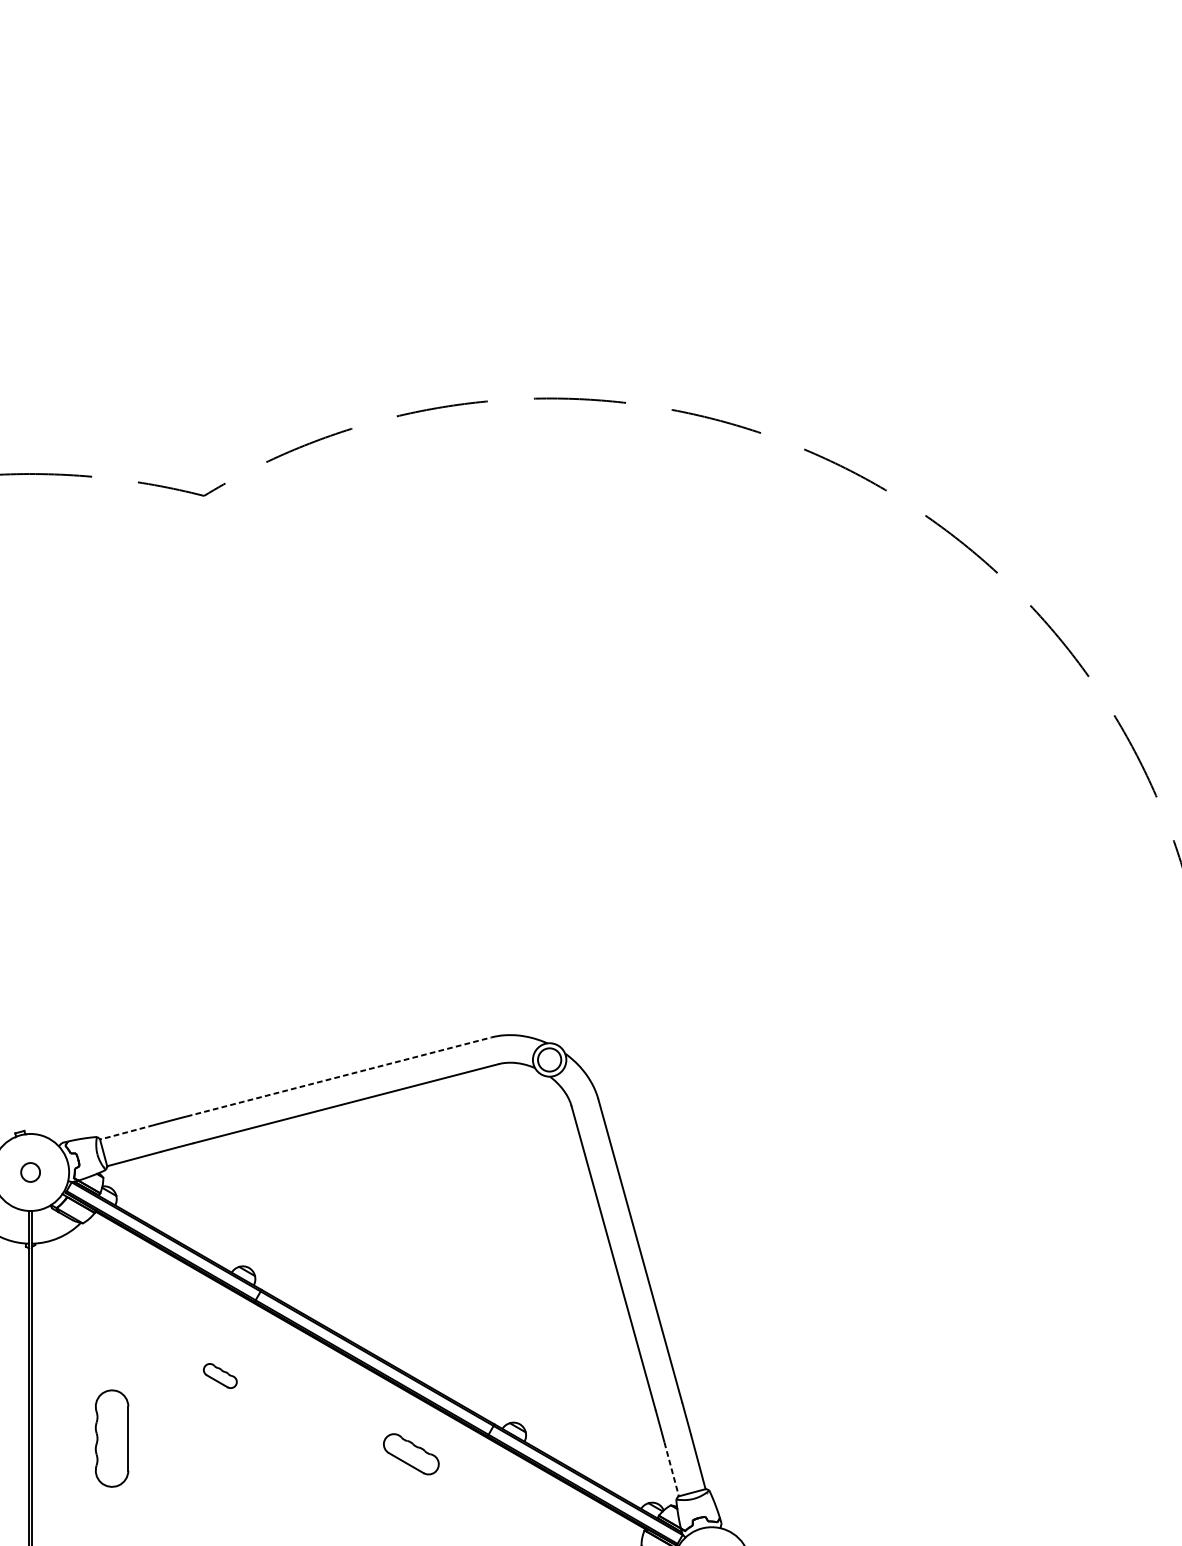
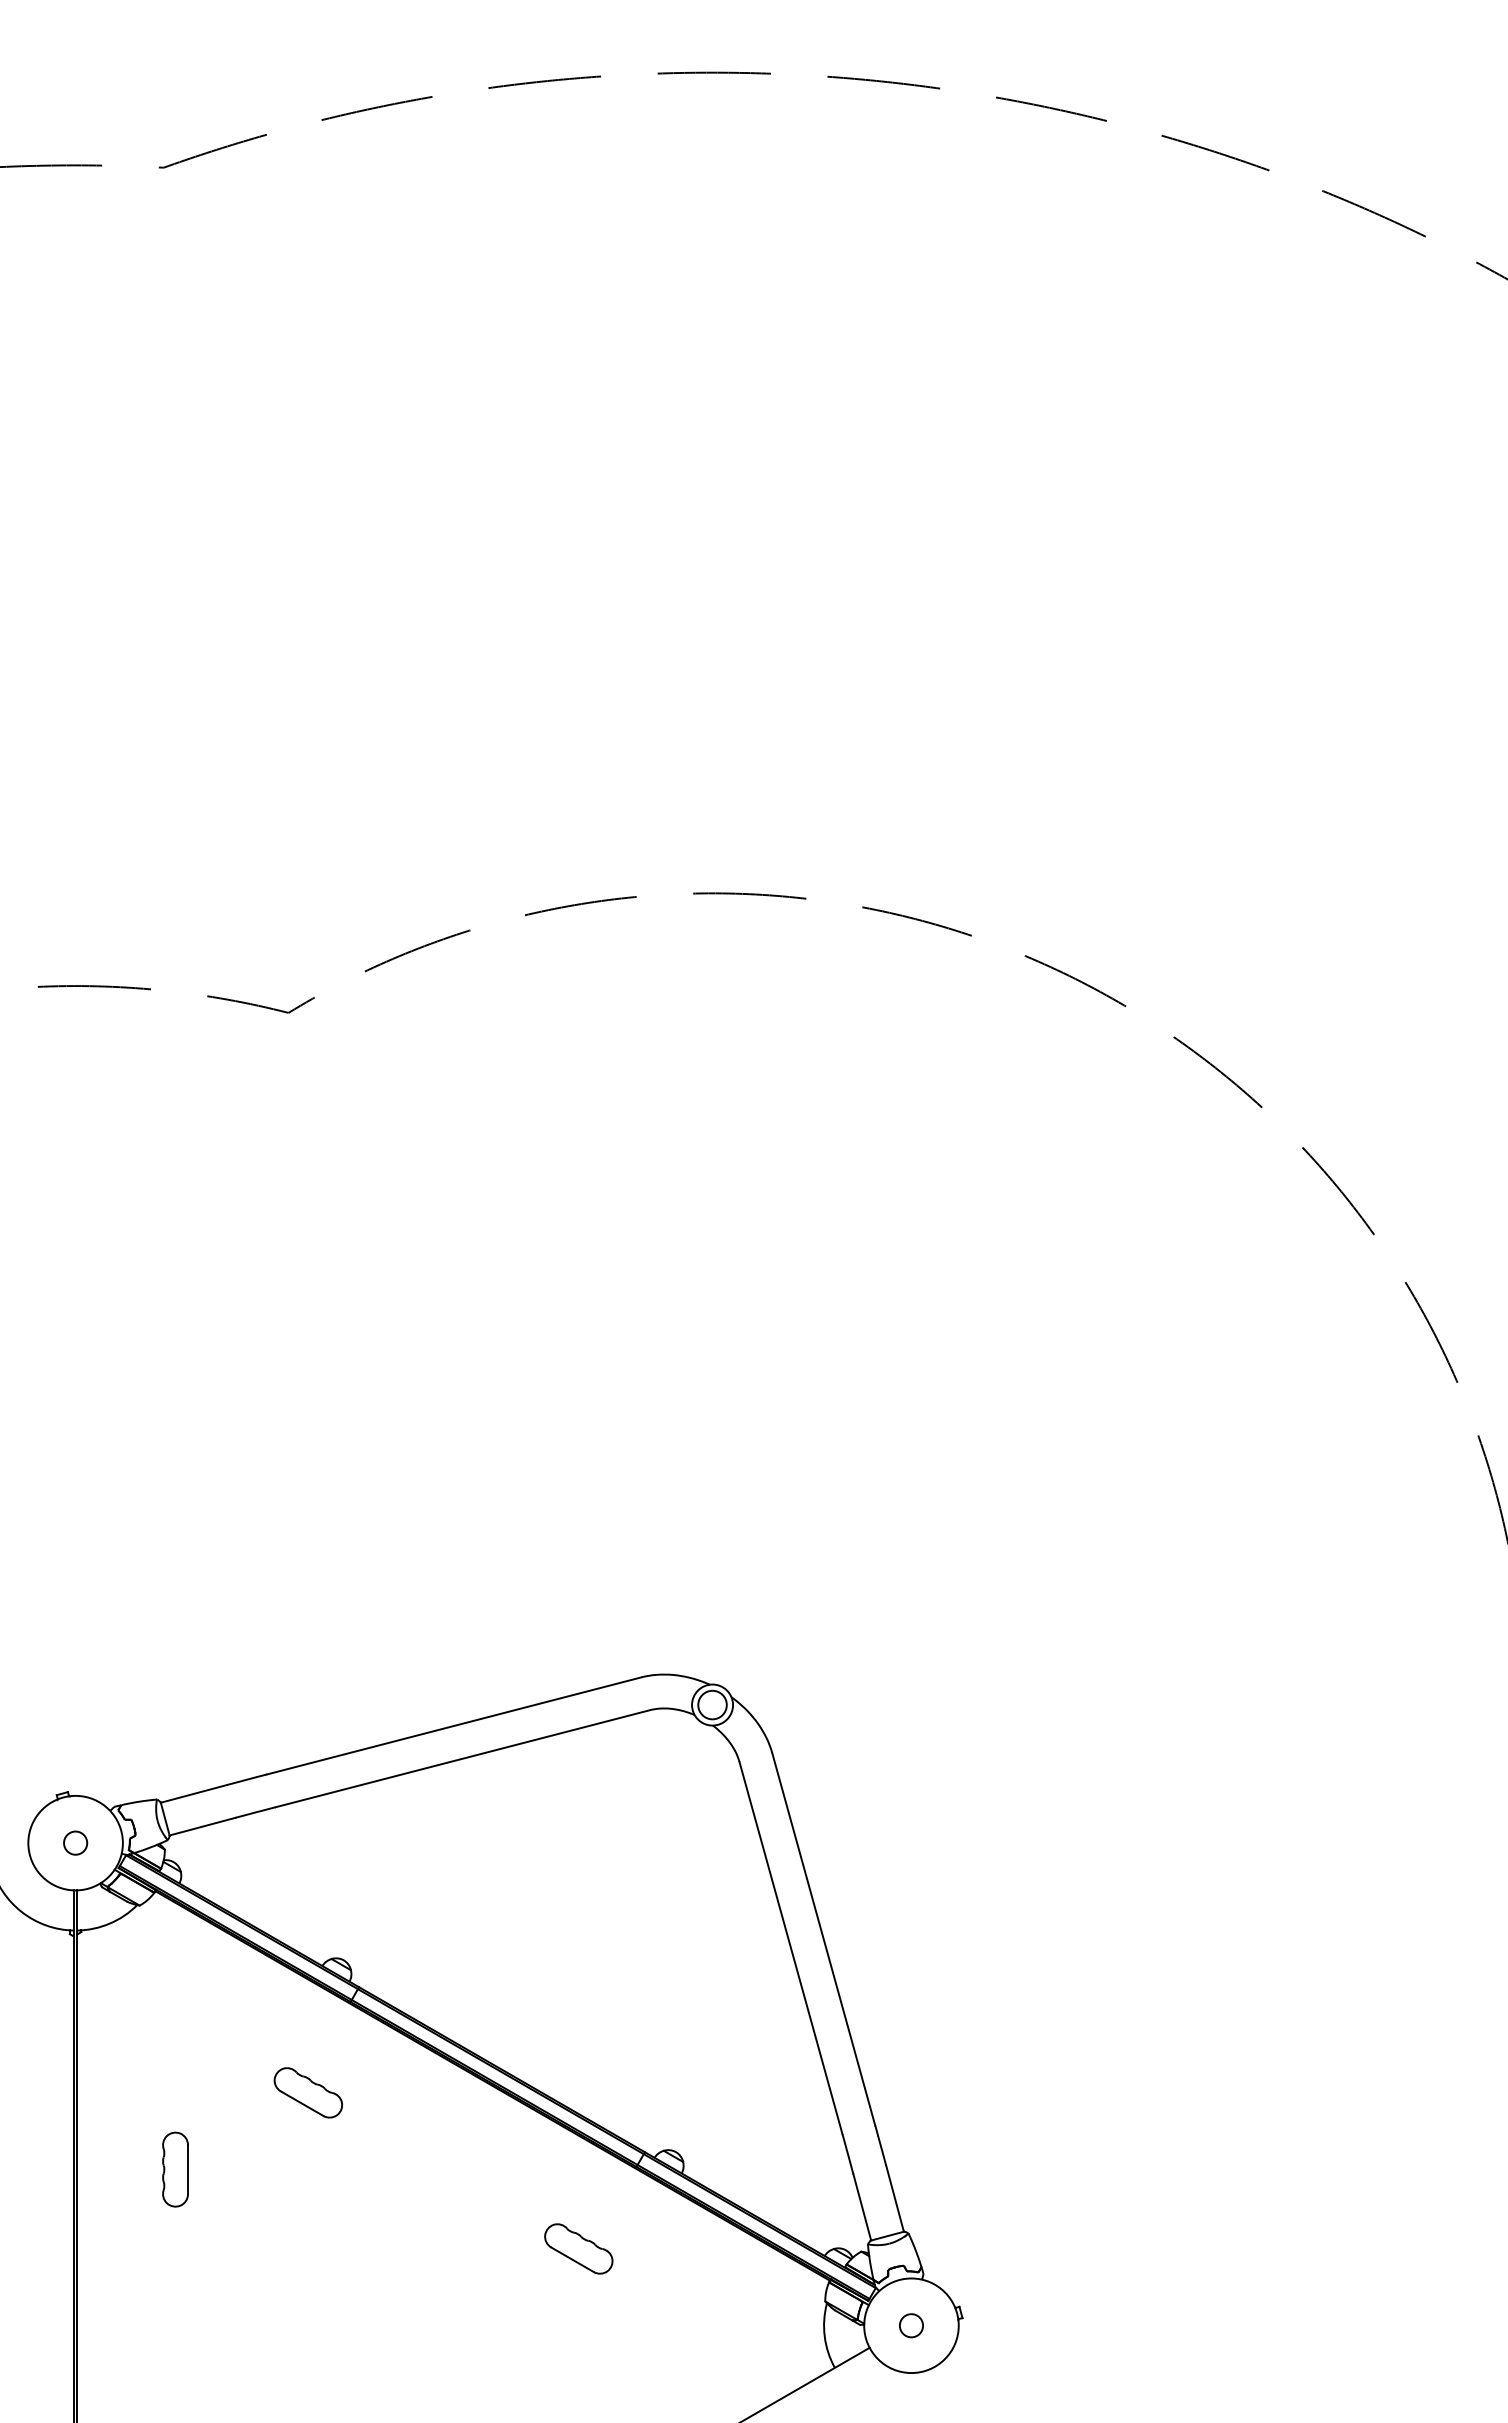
line: (339, 1076) -> (454, 1725), dashed -> solid
line: (126, 1132) -> (193, 1794), dashed -> solid
part: (220, 1375) -> (308, 2092), size x1.67
part: (112, 1438) -> (175, 2169), size x0.62
part: (411, 1453) -> (578, 2248), moved
line: (671, 1469) -> (862, 2207), dashed -> solid

